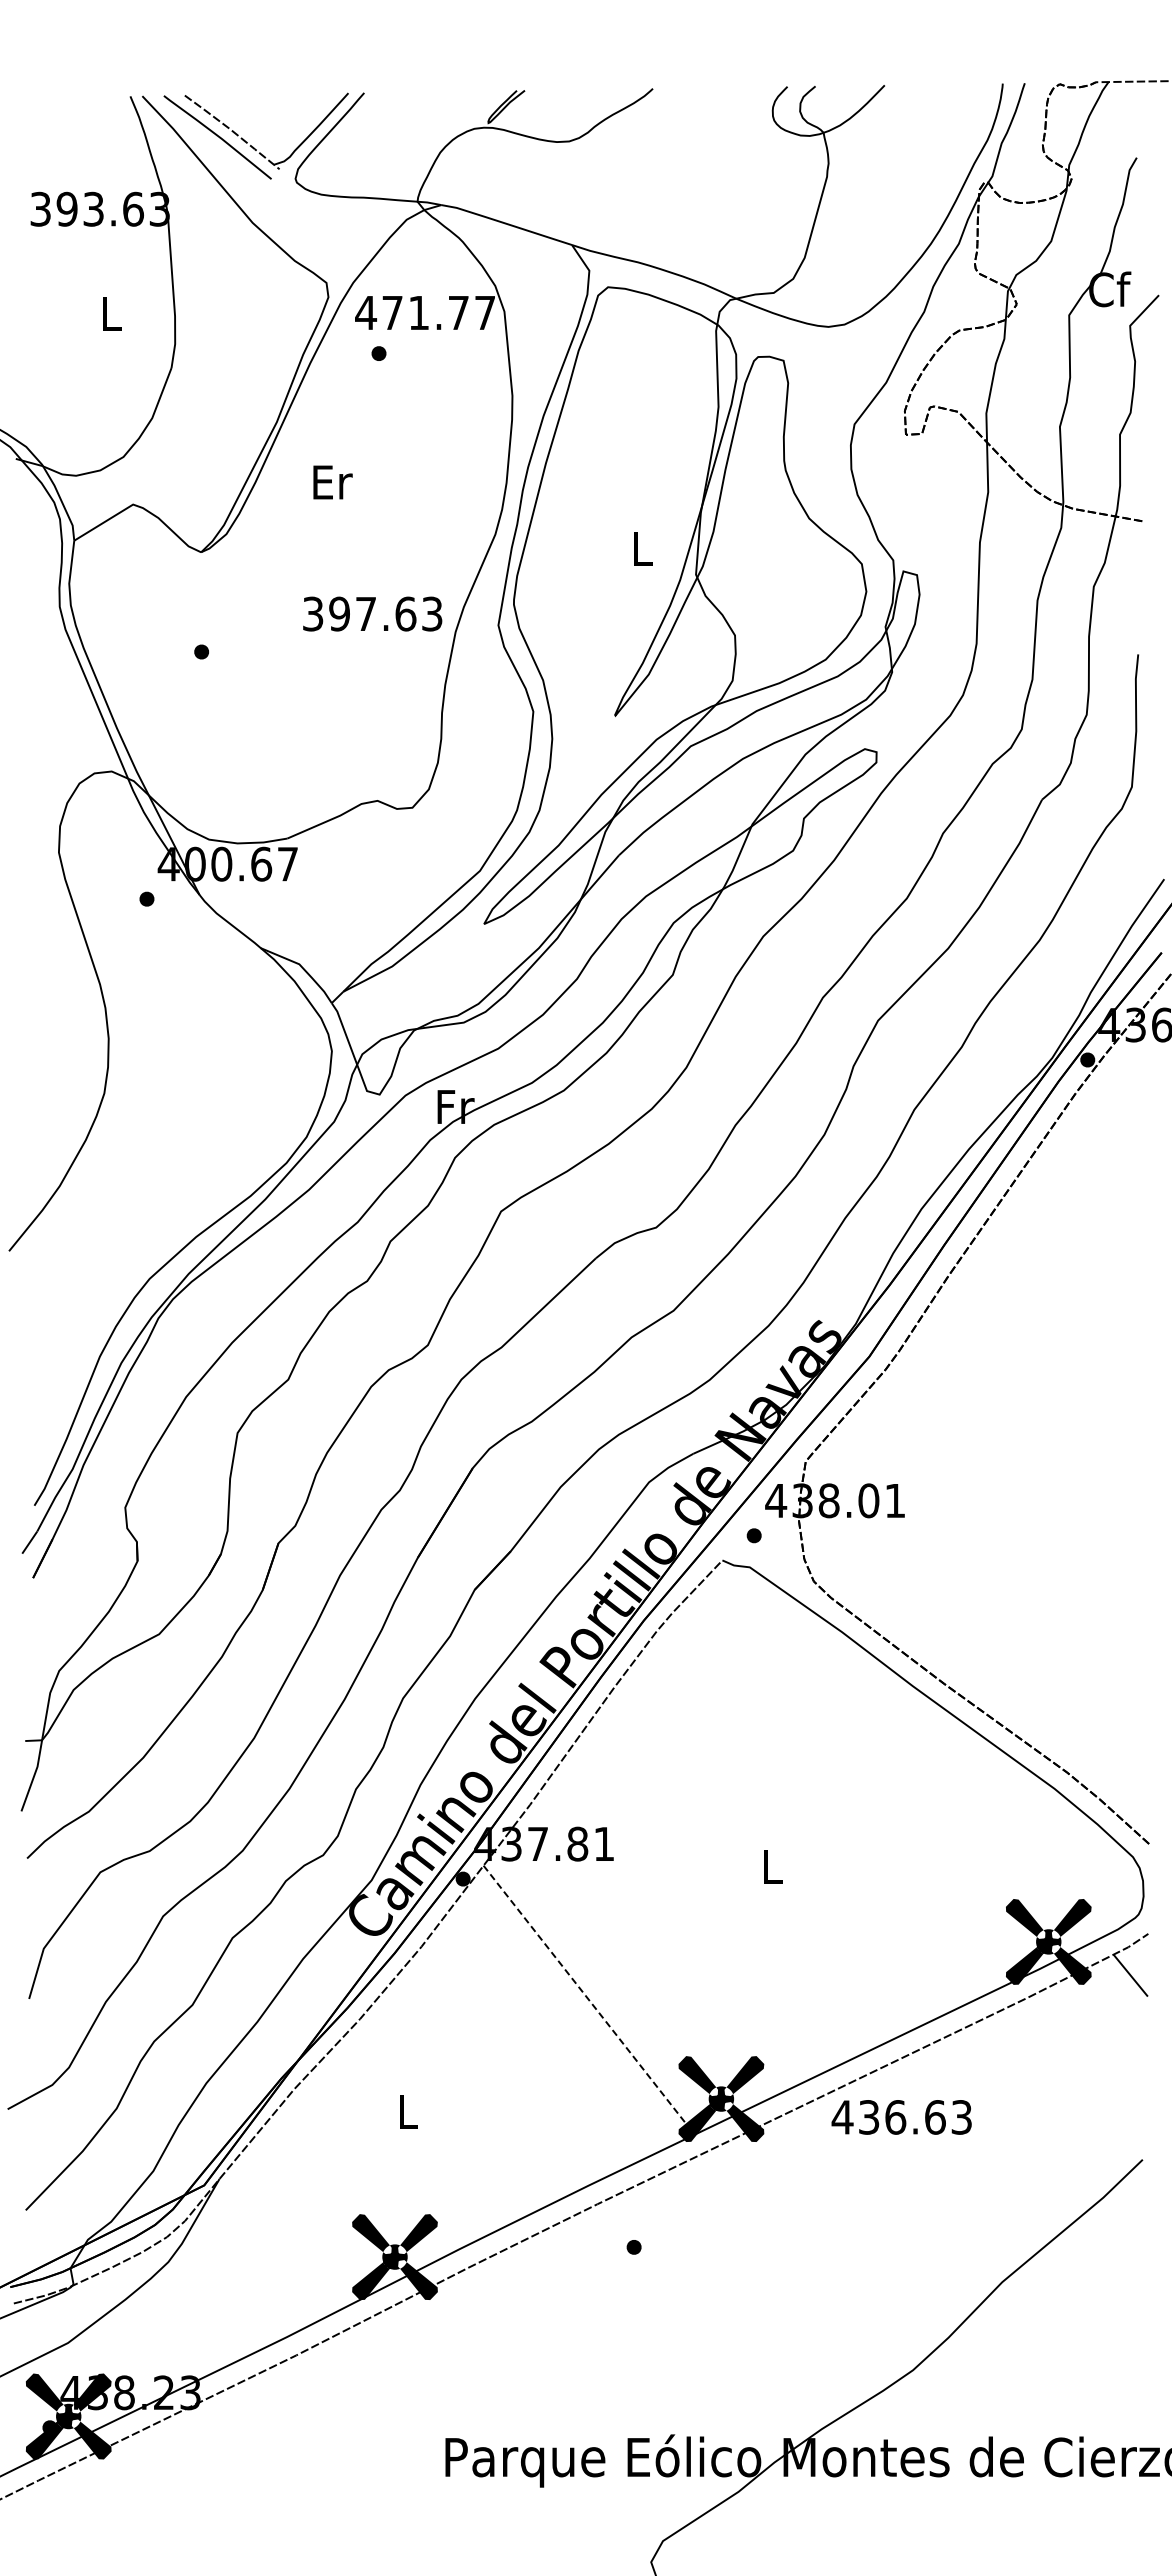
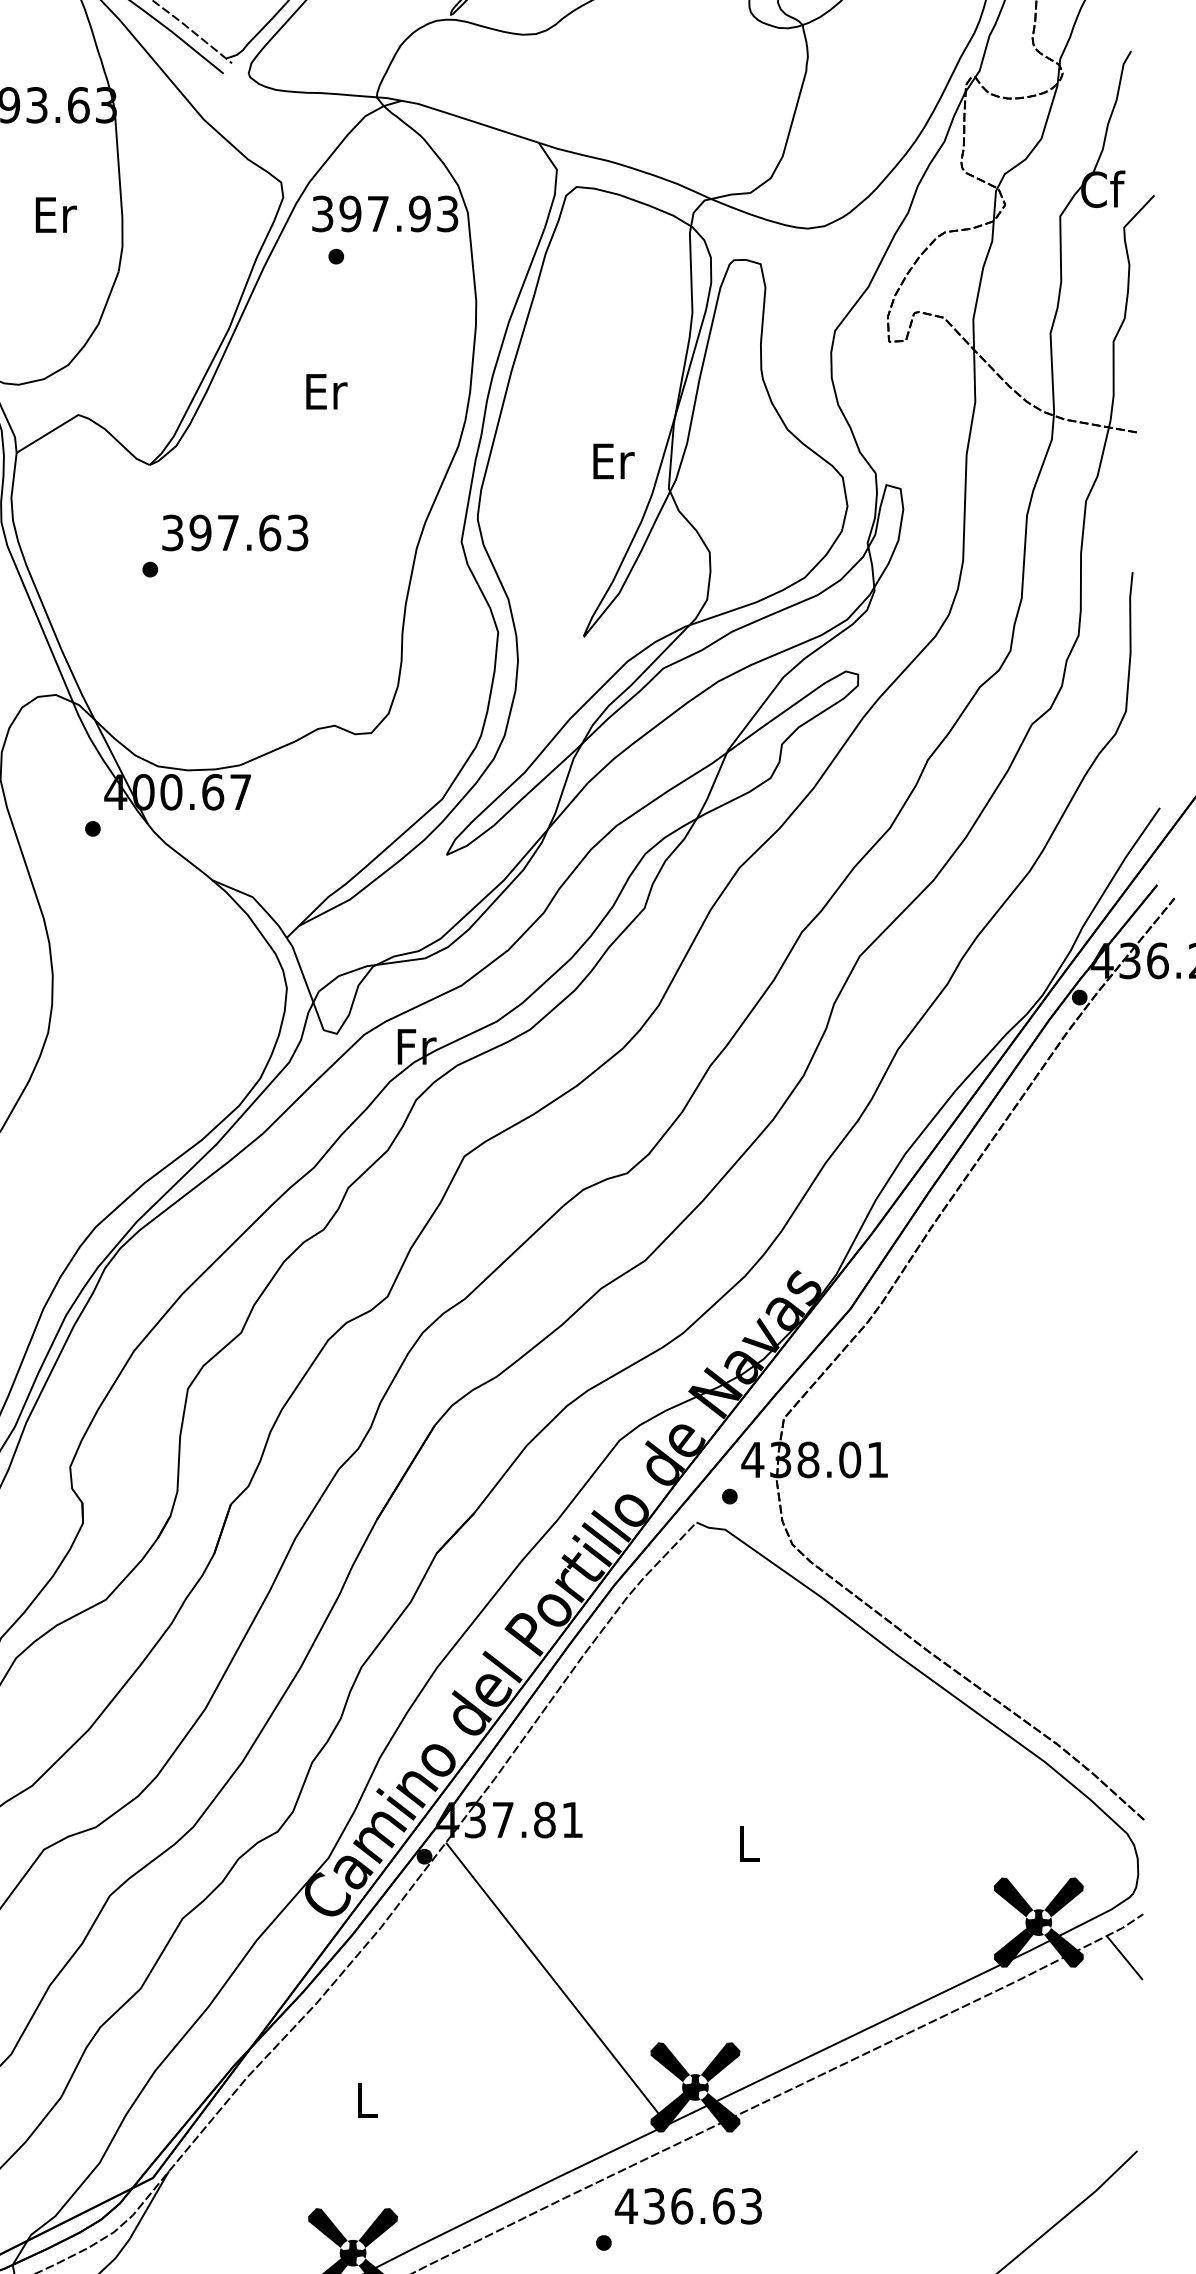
text: (425, 312) -> (385, 213), 471.77 -> 397.93
text: (111, 313) -> (55, 214), L -> Er
text: (332, 482) -> (326, 391), moved
text: (643, 548) -> (613, 461), L -> Er
text: (372, 613) -> (235, 532), moved
line: (589, 2000) -> (557, 1984), dashed -> solid
text: (901, 2117) -> (688, 2206), moved

